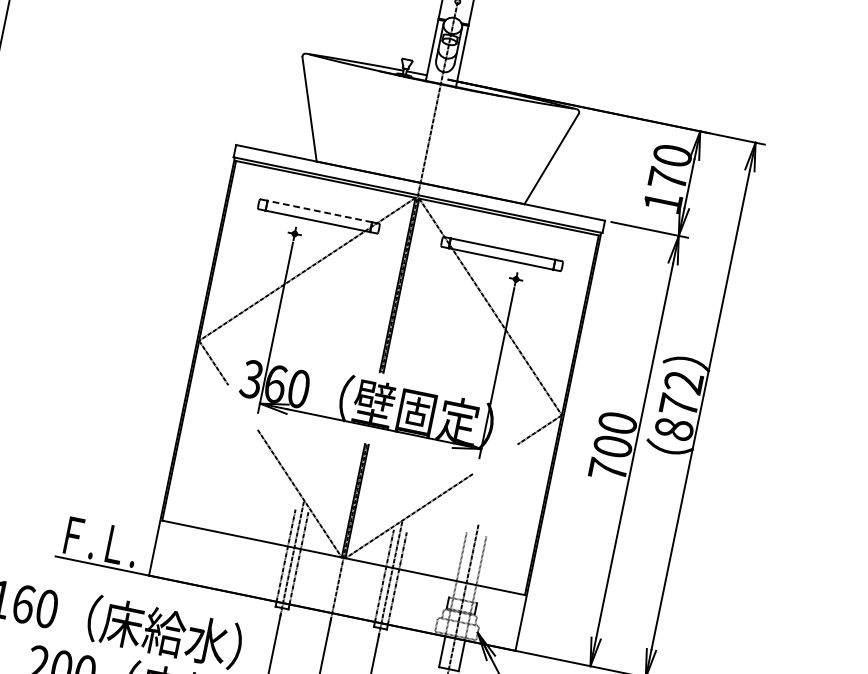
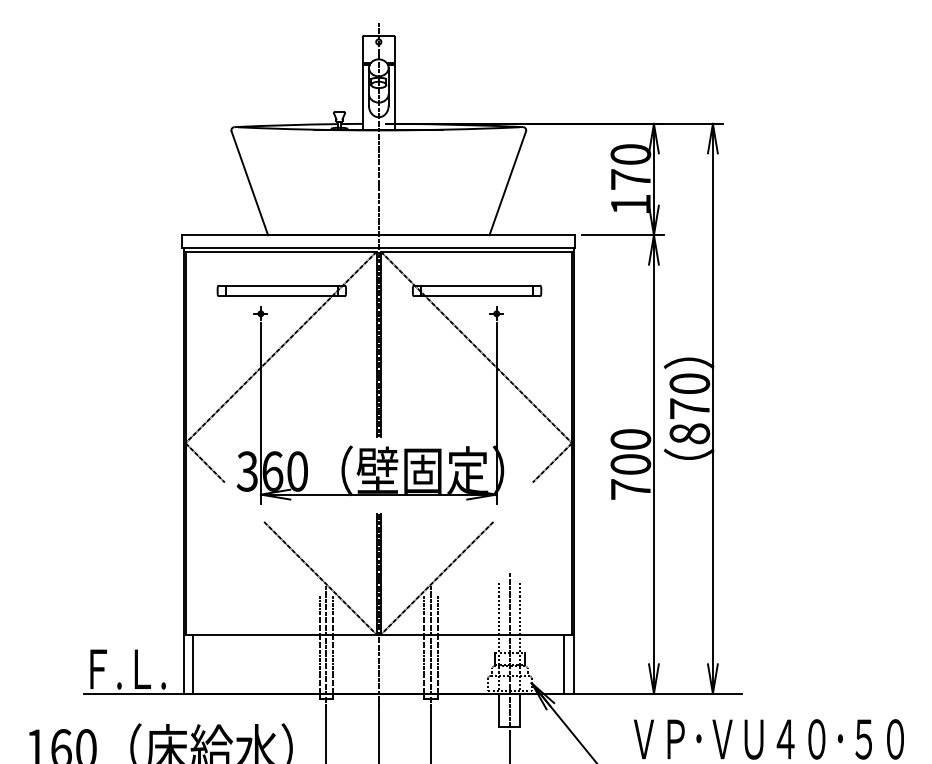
line: (319, 211) -> (281, 285), dashed -> solid
text: (683, 381) -> (689, 383), 872 -> 870
line: (164, 549) -> (193, 663), added
line: (512, 620) -> (564, 663), added

